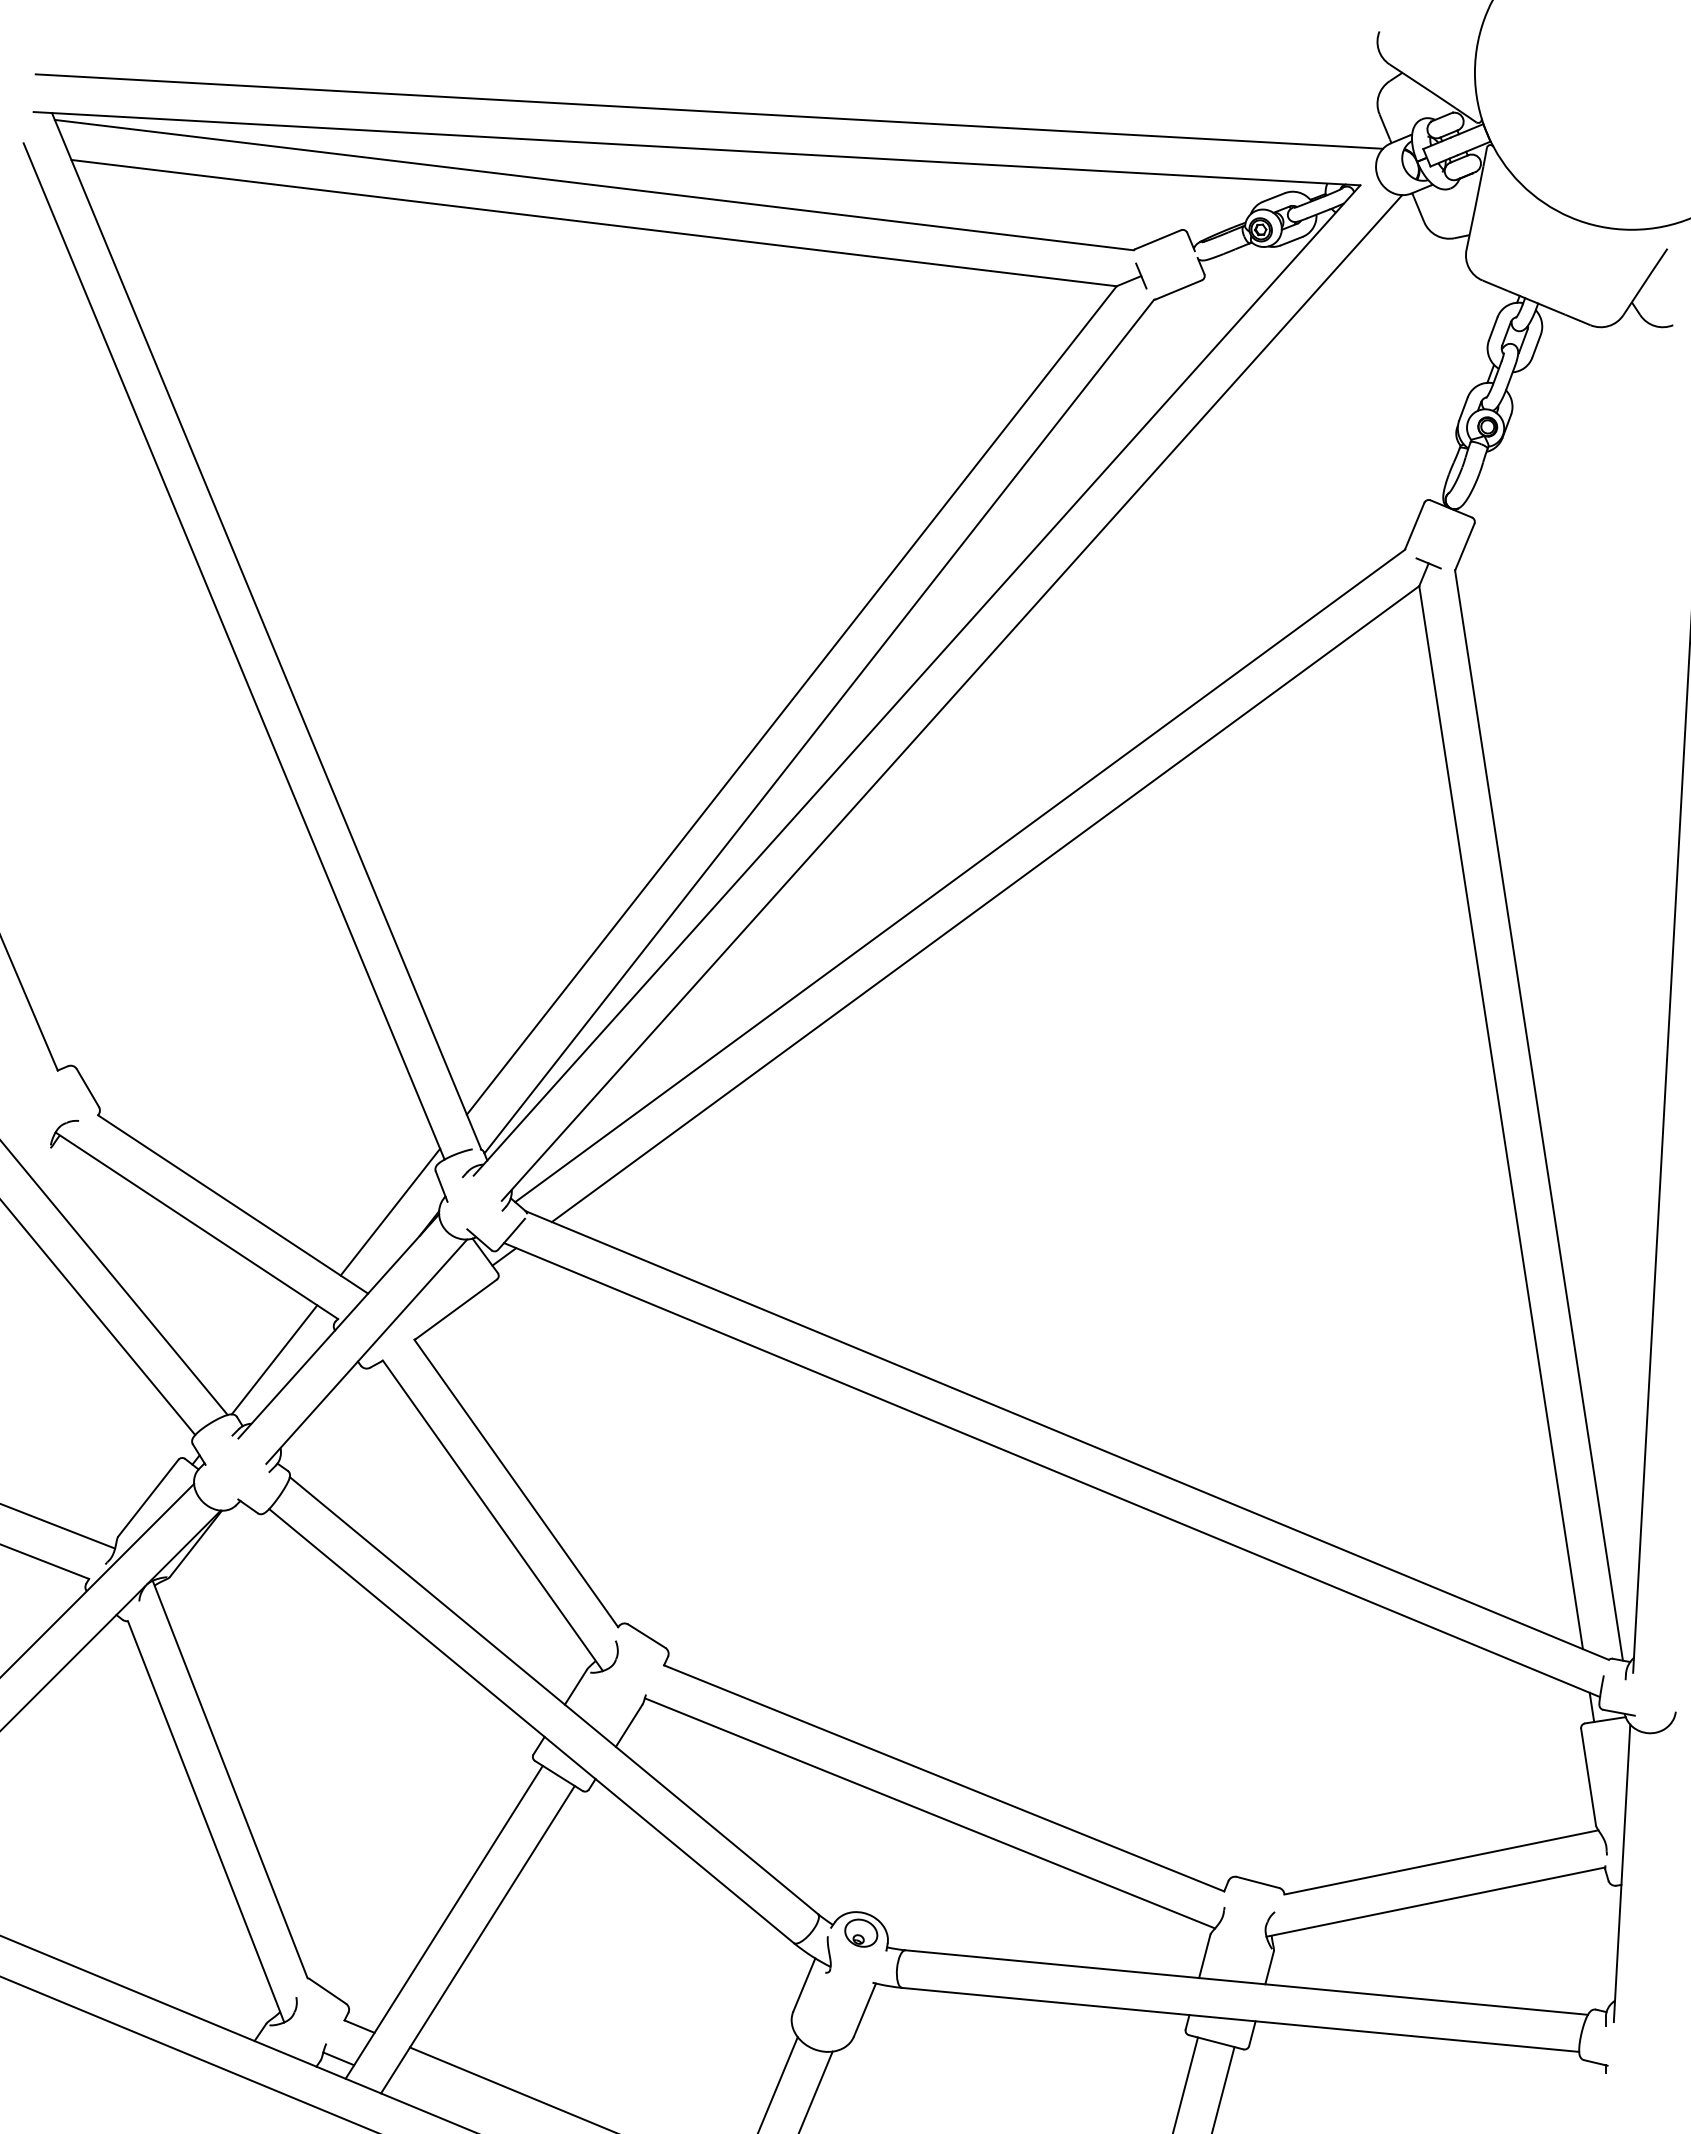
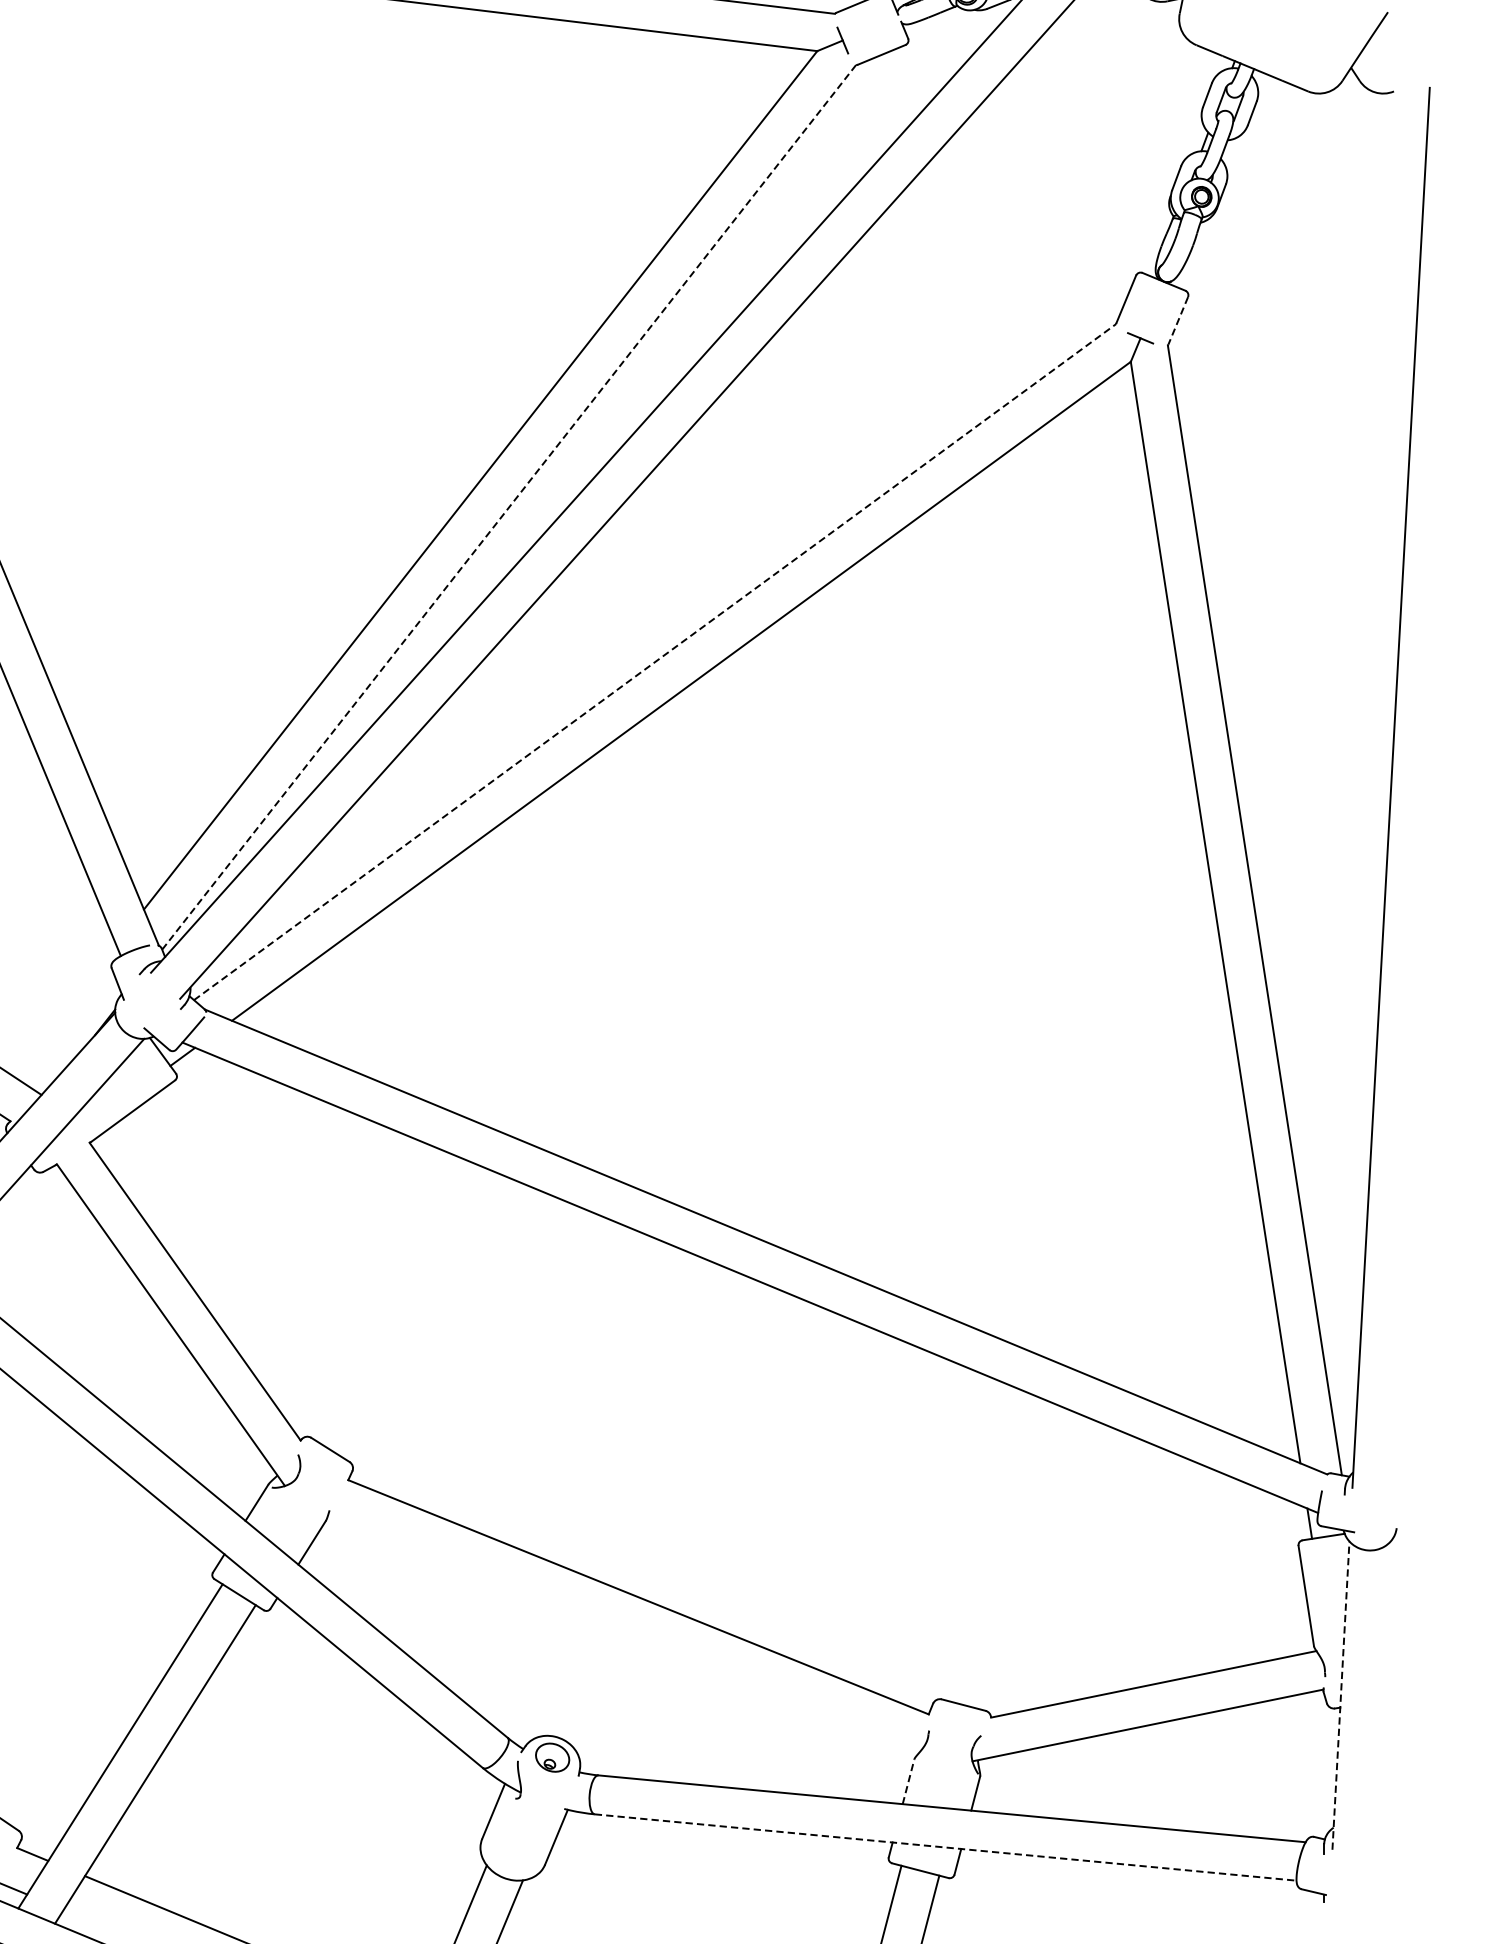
line: (1465, 546) -> (1178, 320), solid -> dashed
line: (819, 726) -> (509, 507), solid -> dashed
line: (960, 875) -> (655, 661), solid -> dashed
line: (390, 1211) -> (64, 1009), removed
line: (929, 1813) -> (623, 1633), removed
line: (1622, 1873) -> (1341, 1695), solid -> dashed
line: (1204, 1955) -> (908, 1780), solid -> dashed
line: (1241, 2019) -> (946, 1847), solid -> dashed

